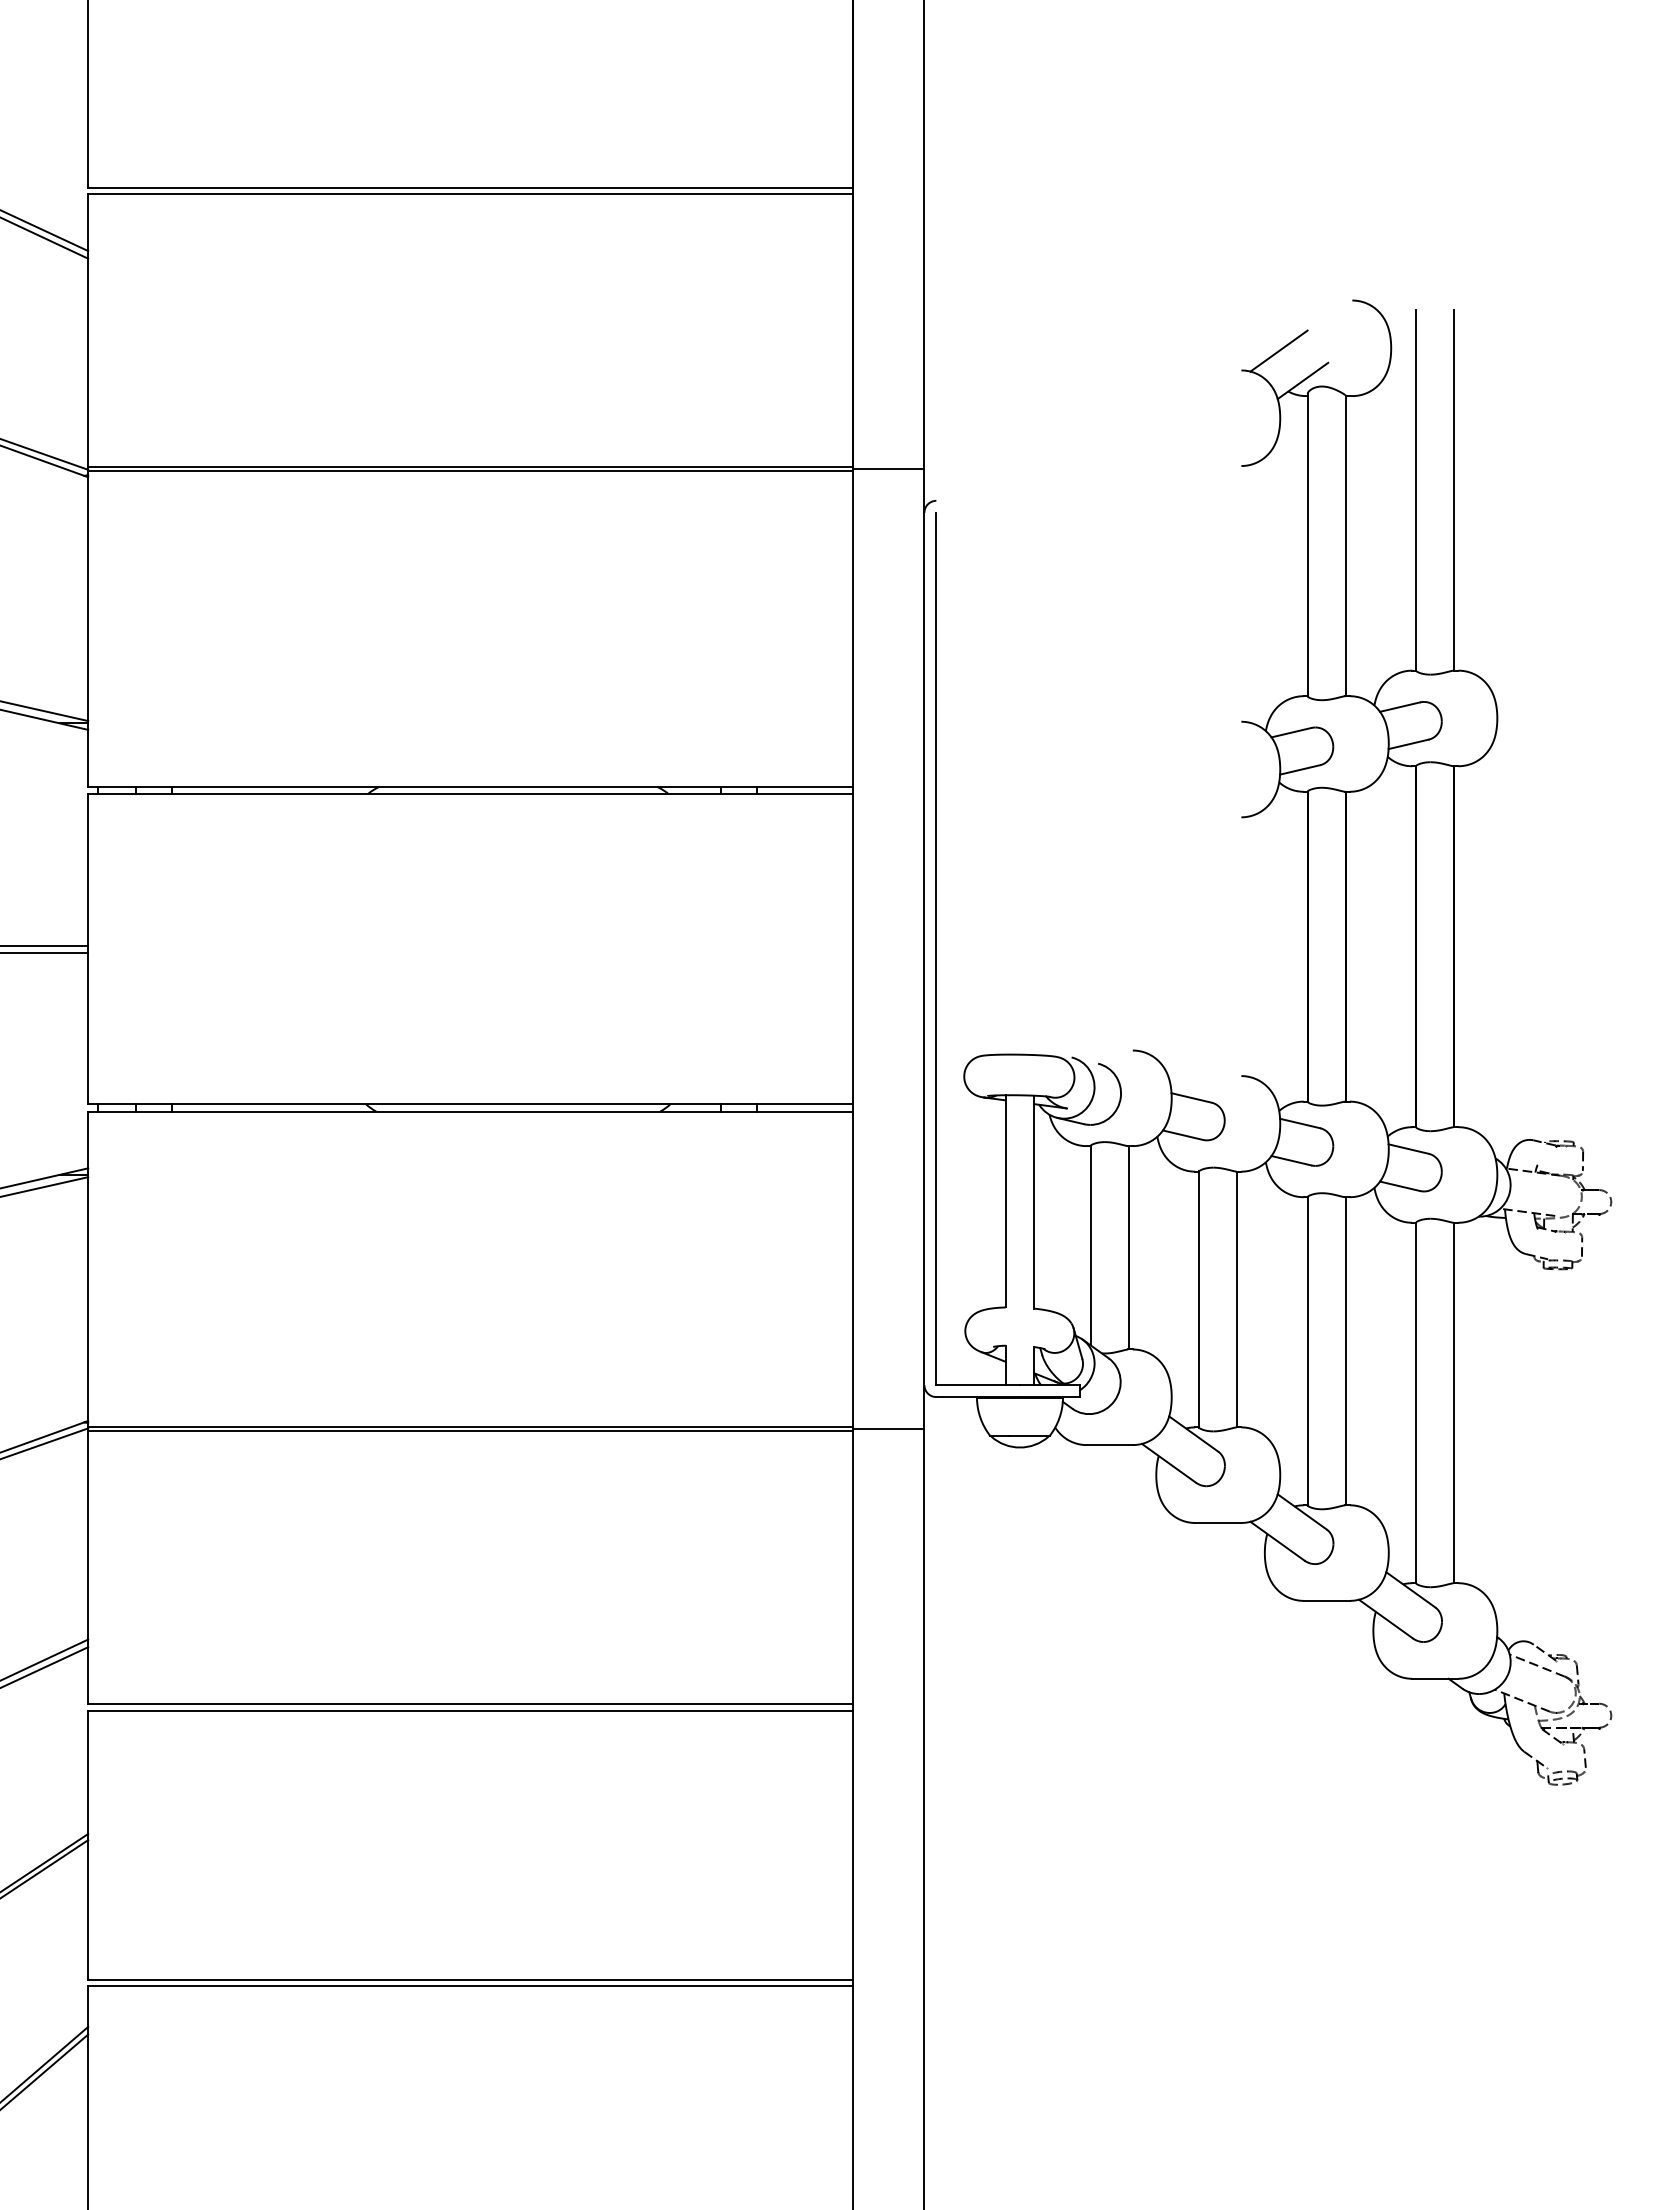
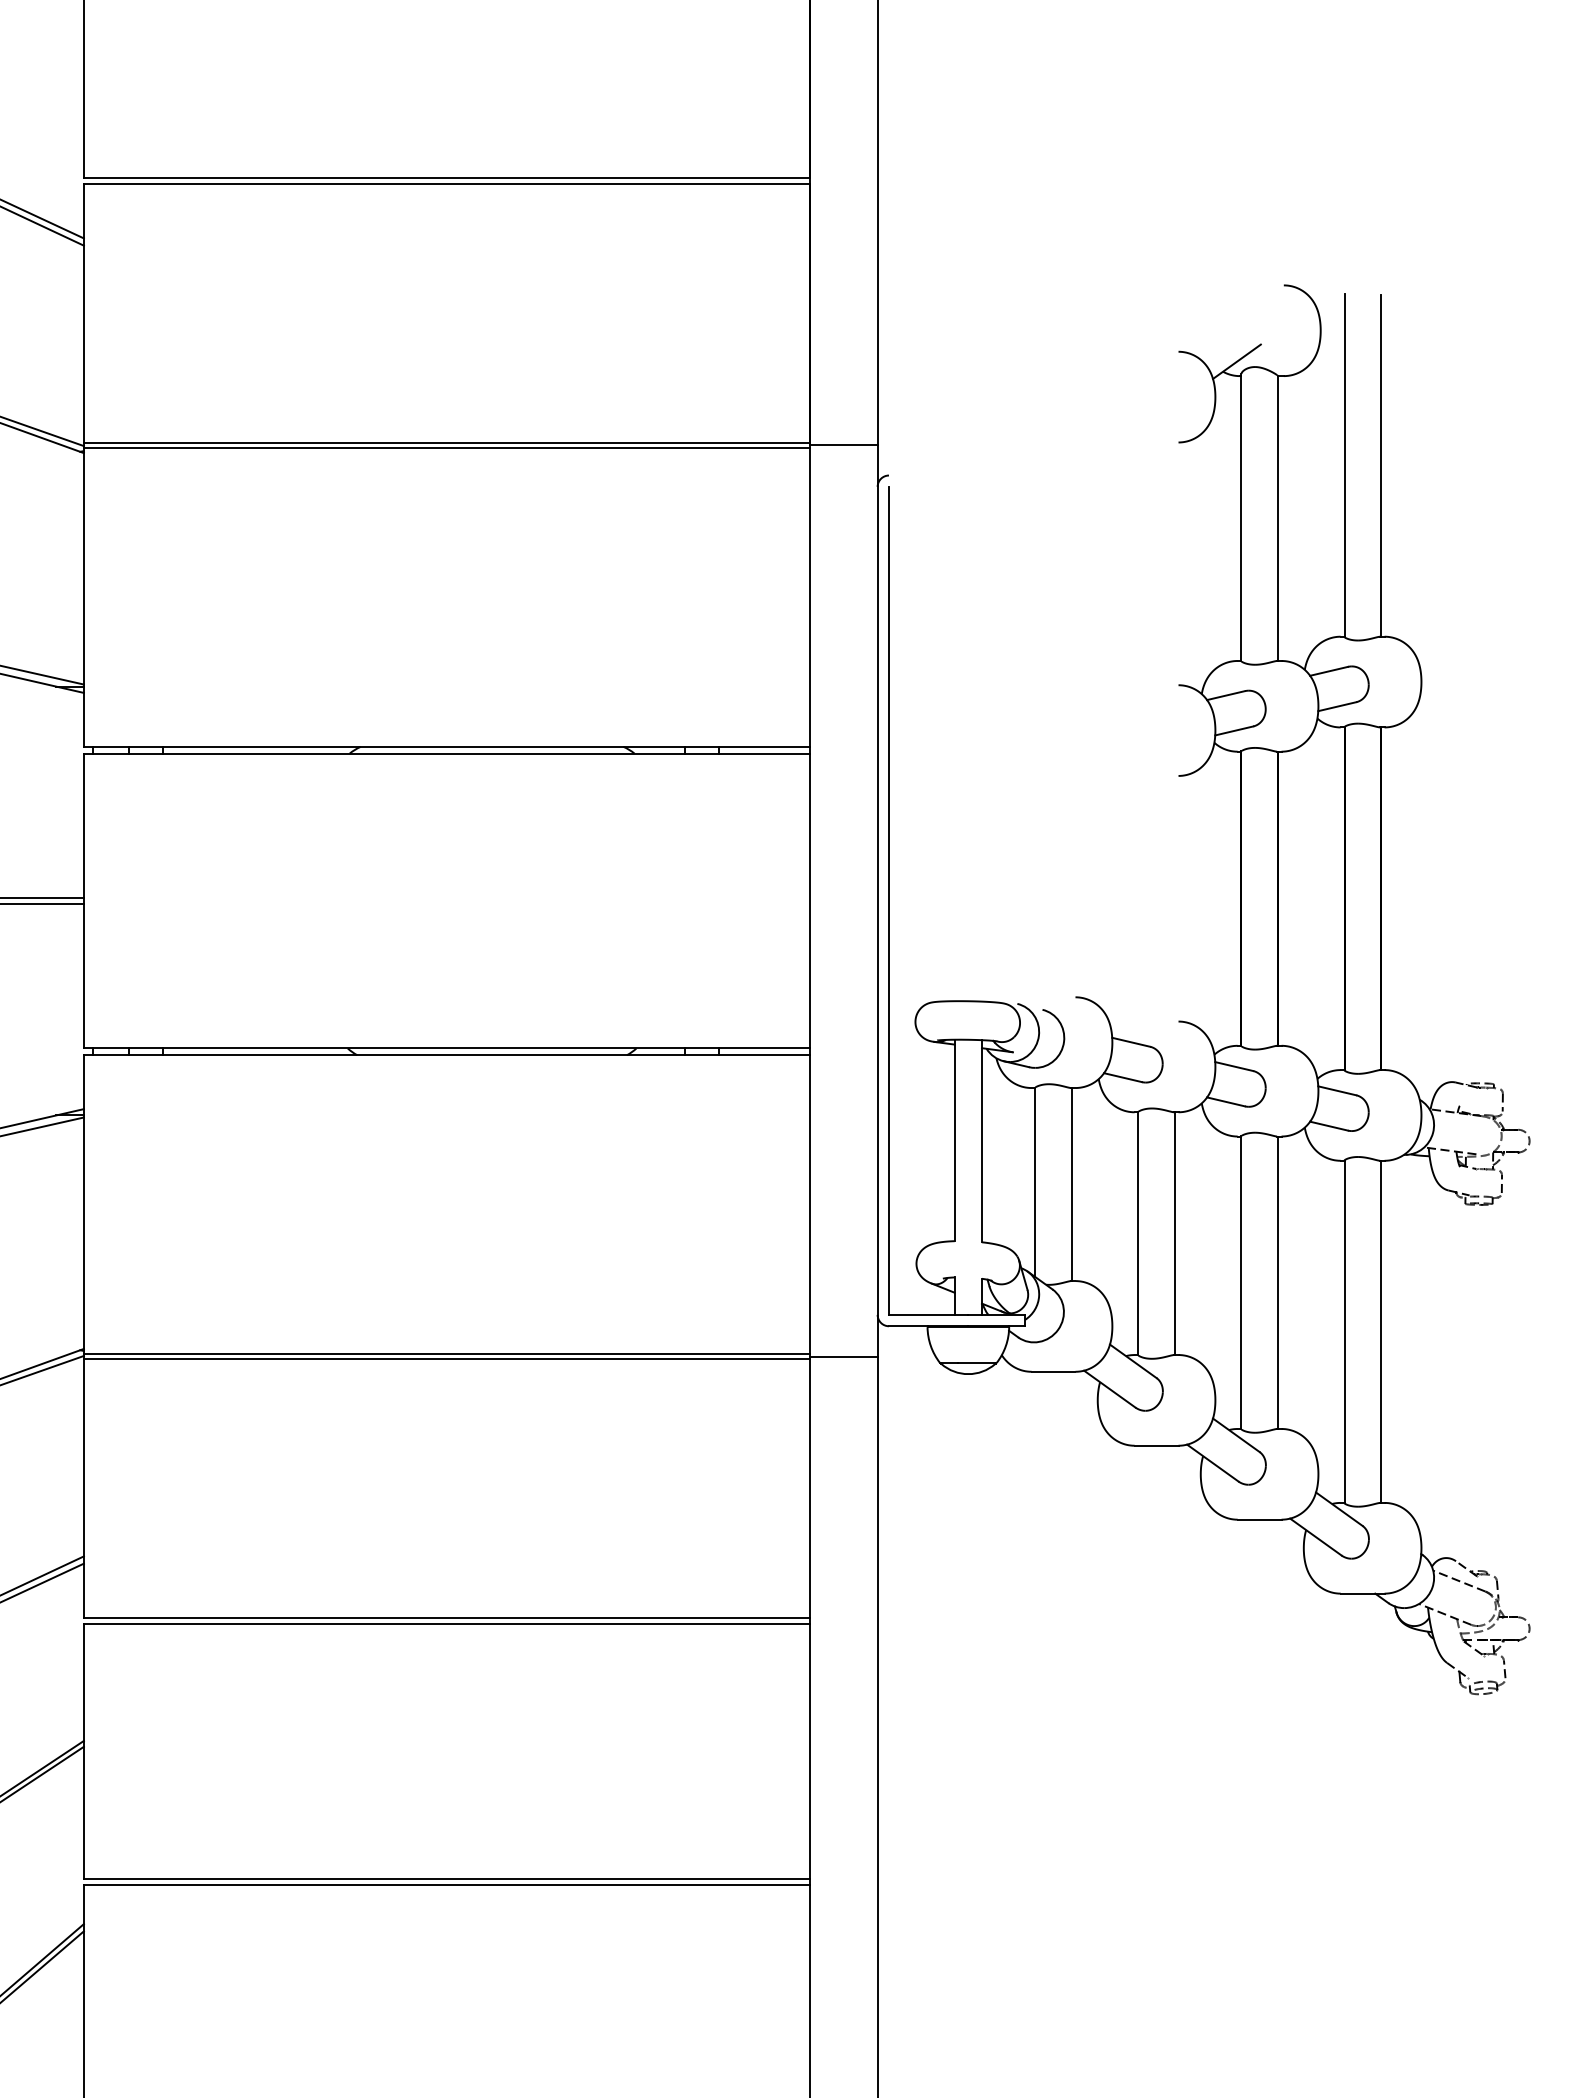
line: (1278, 350) -> (1213, 332), removed

